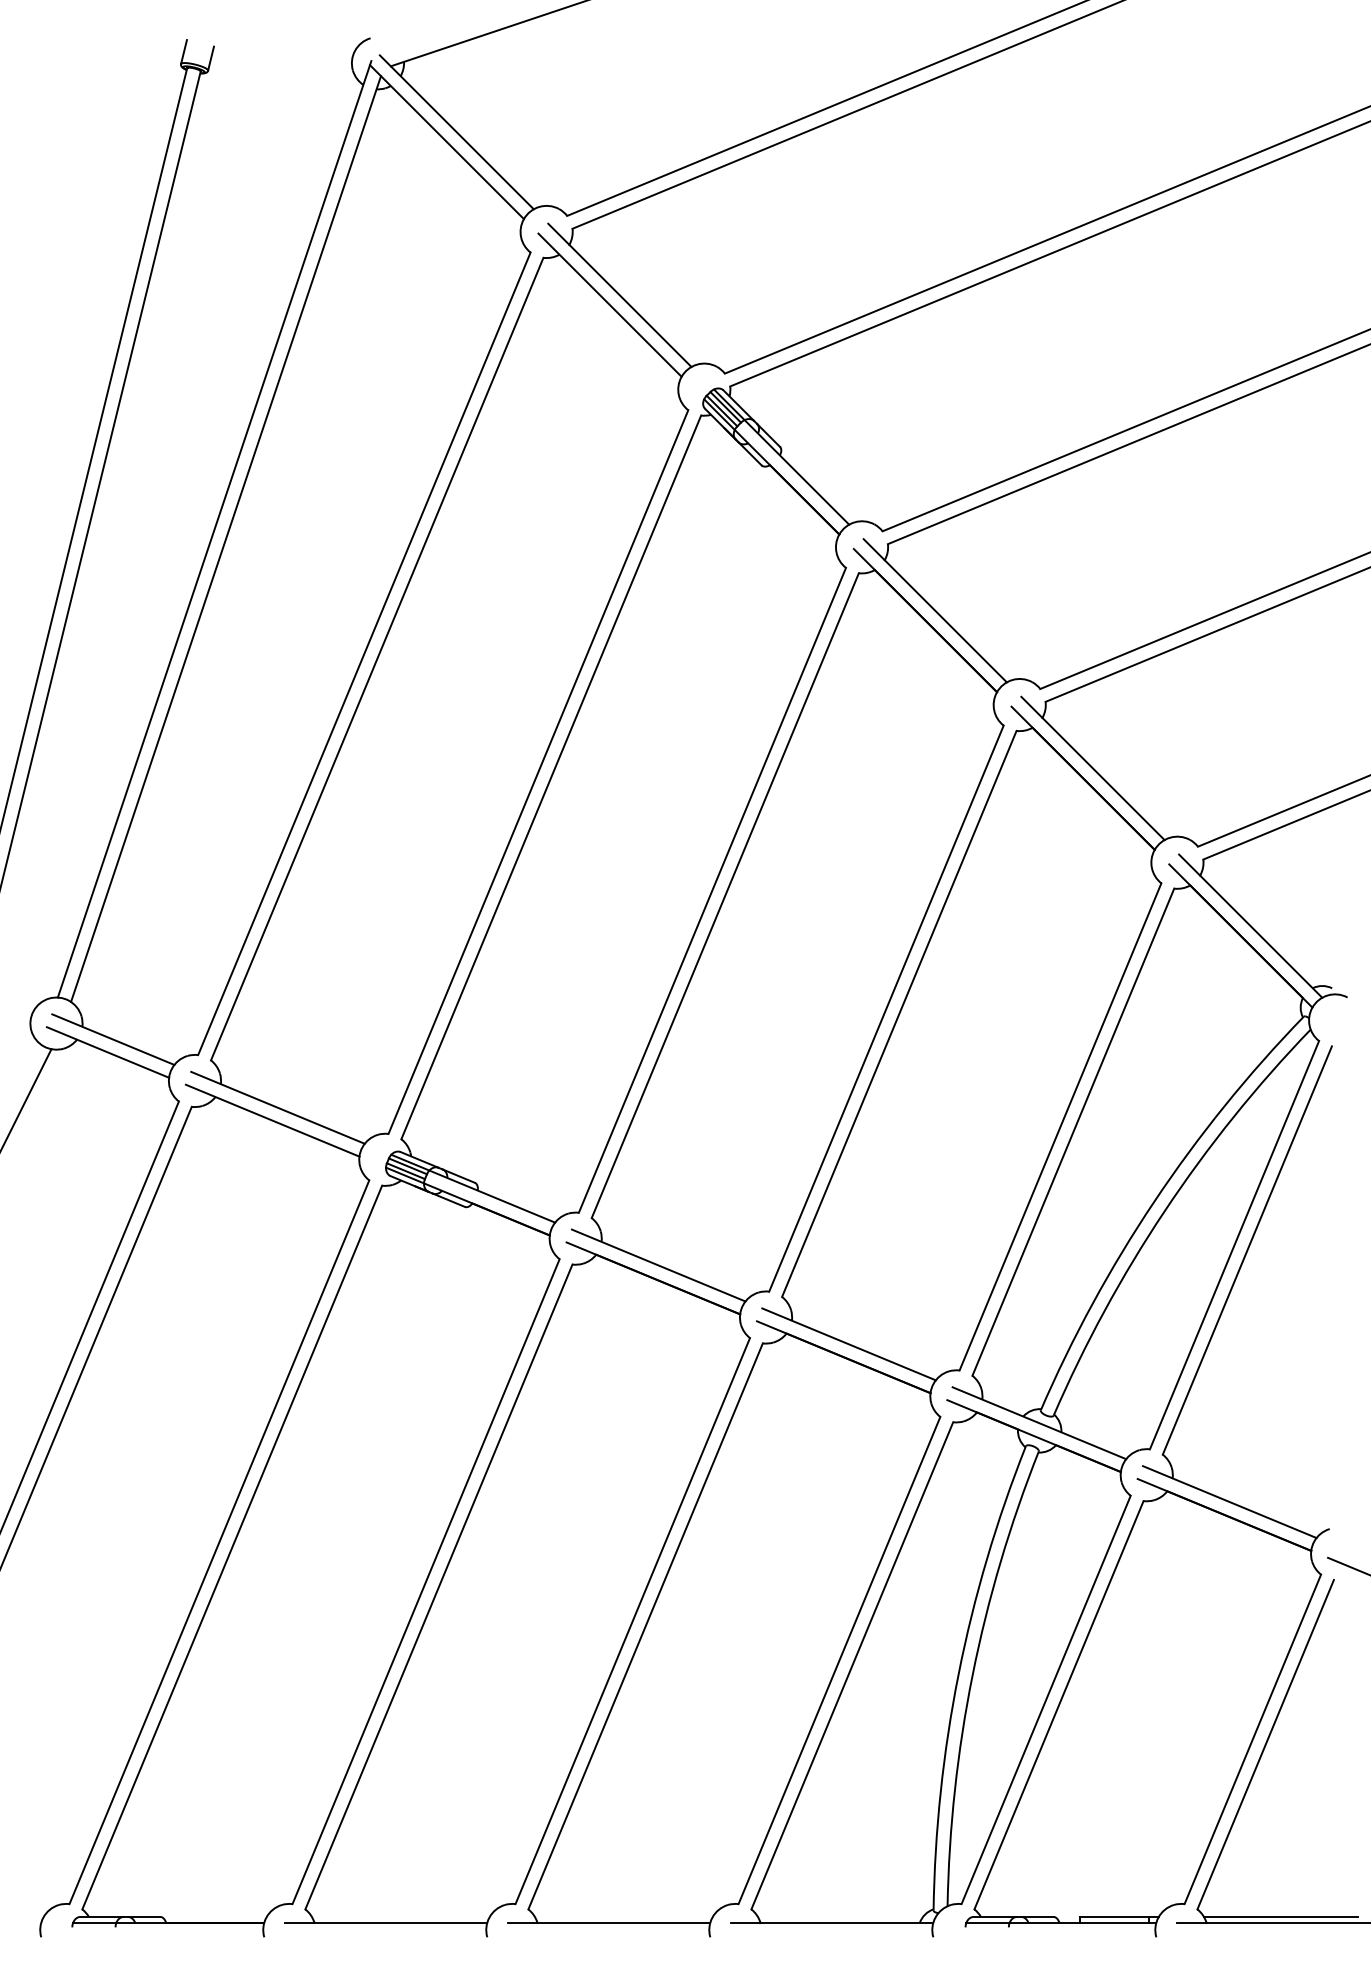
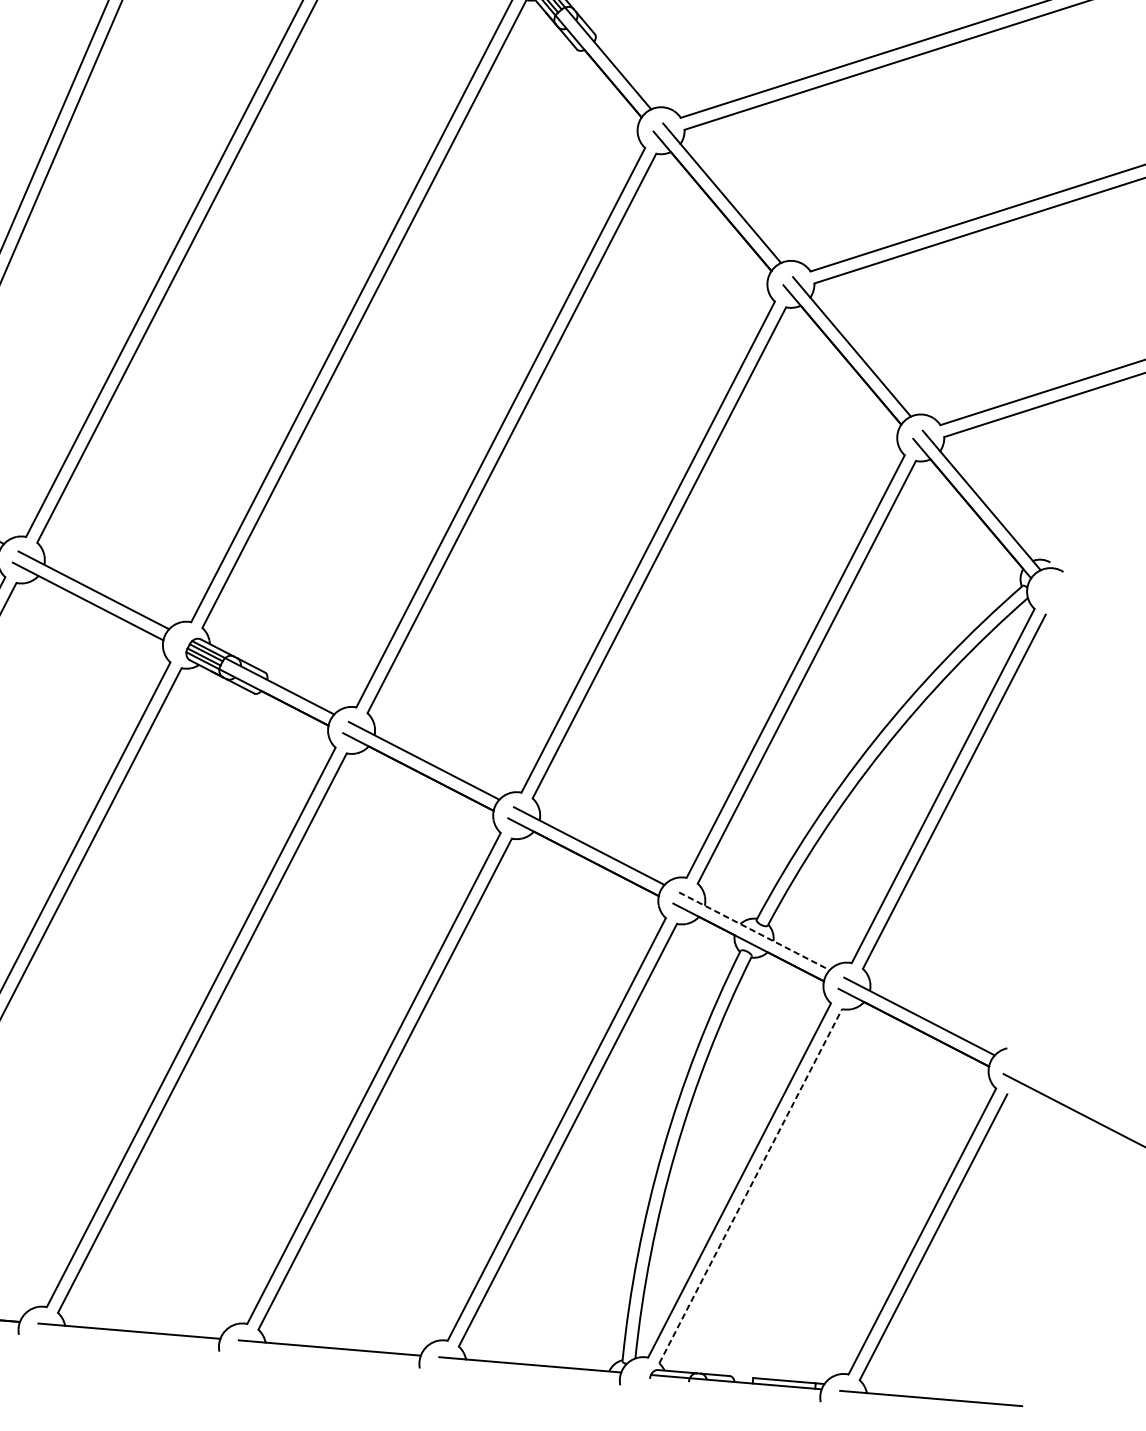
line: (1039, 1423) -> (754, 931), solid -> dashed
line: (1059, 1705) -> (751, 1186), solid -> dashed
line: (1280, 1916) -> (933, 1392), removed

